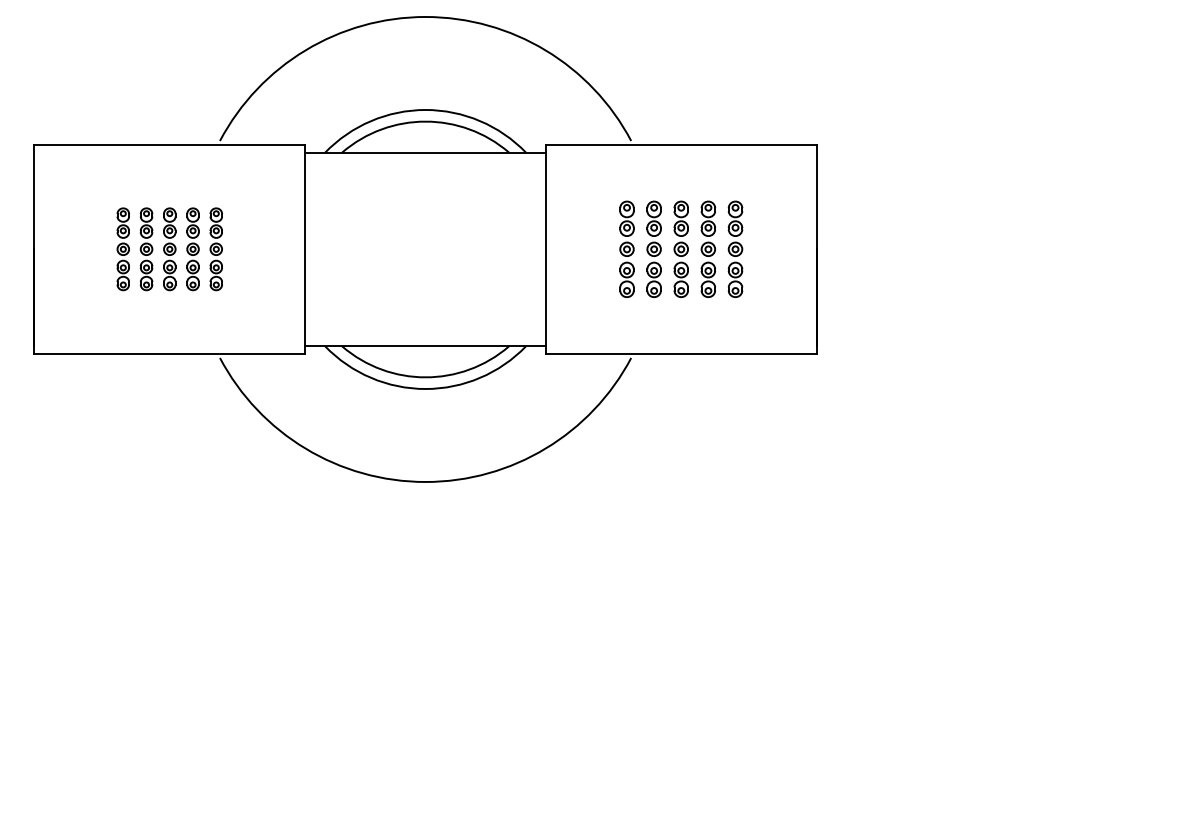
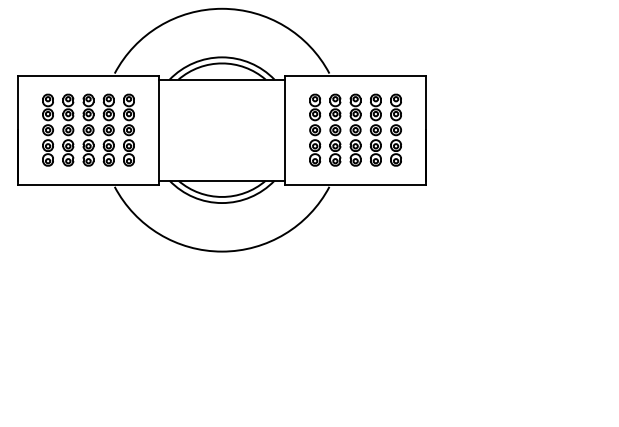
part: (169, 248) -> (88, 129), size x1.67
part: (681, 248) -> (355, 129), size x1.43

